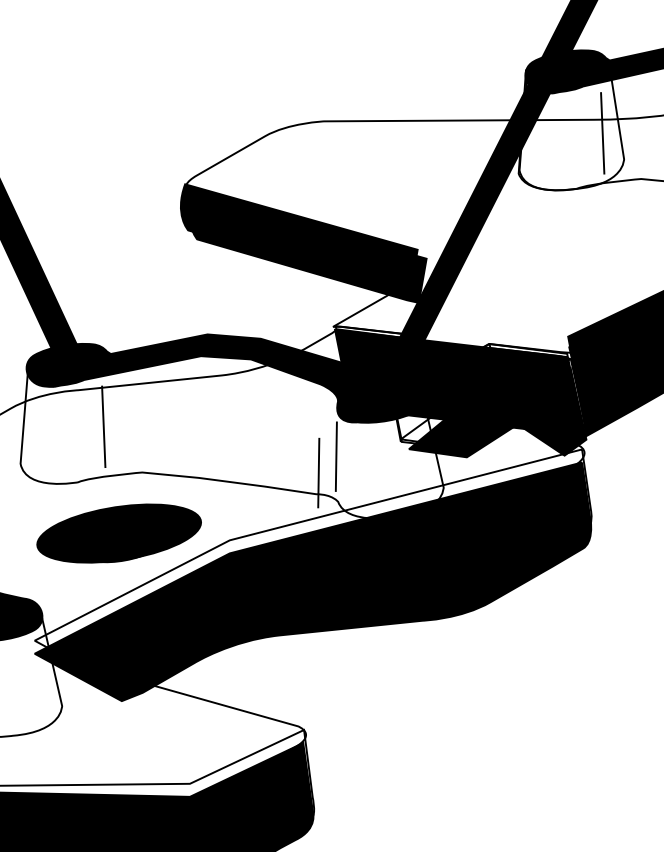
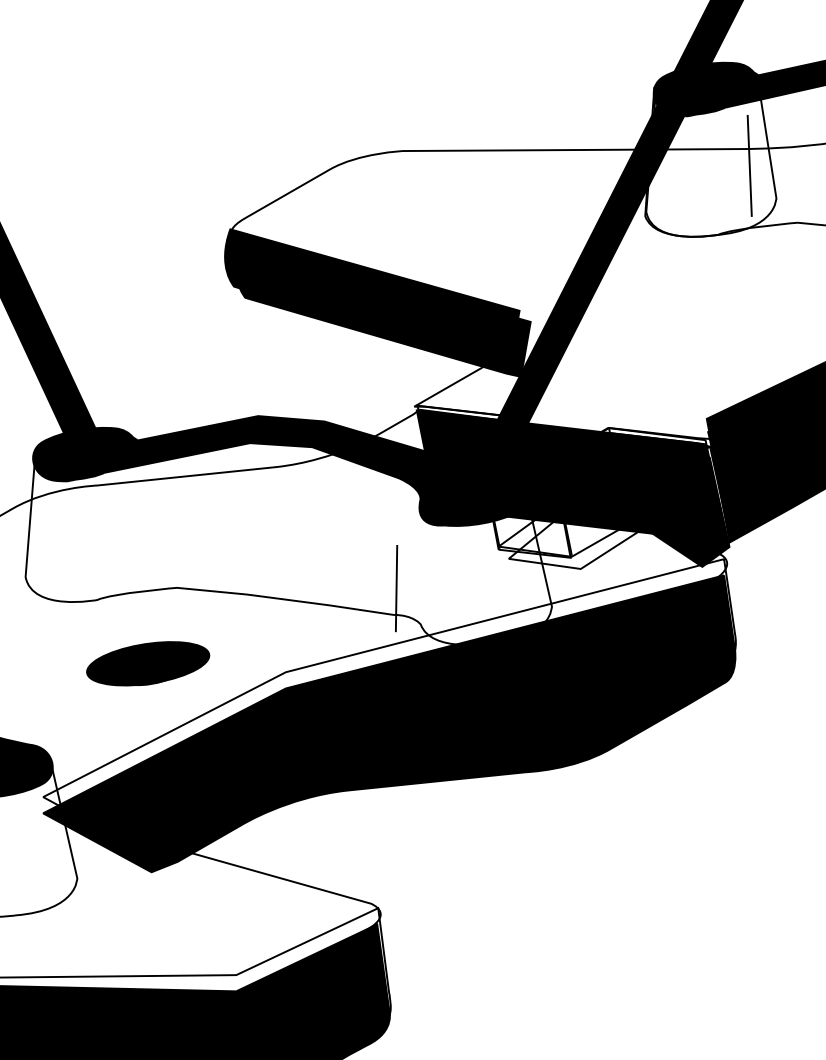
line: (103, 426) -> (128, 530), removed
fill: (461, 435) -> (574, 541), removed
line: (335, 456) -> (417, 567), removed
part: (118, 533) -> (147, 663), size x0.6

